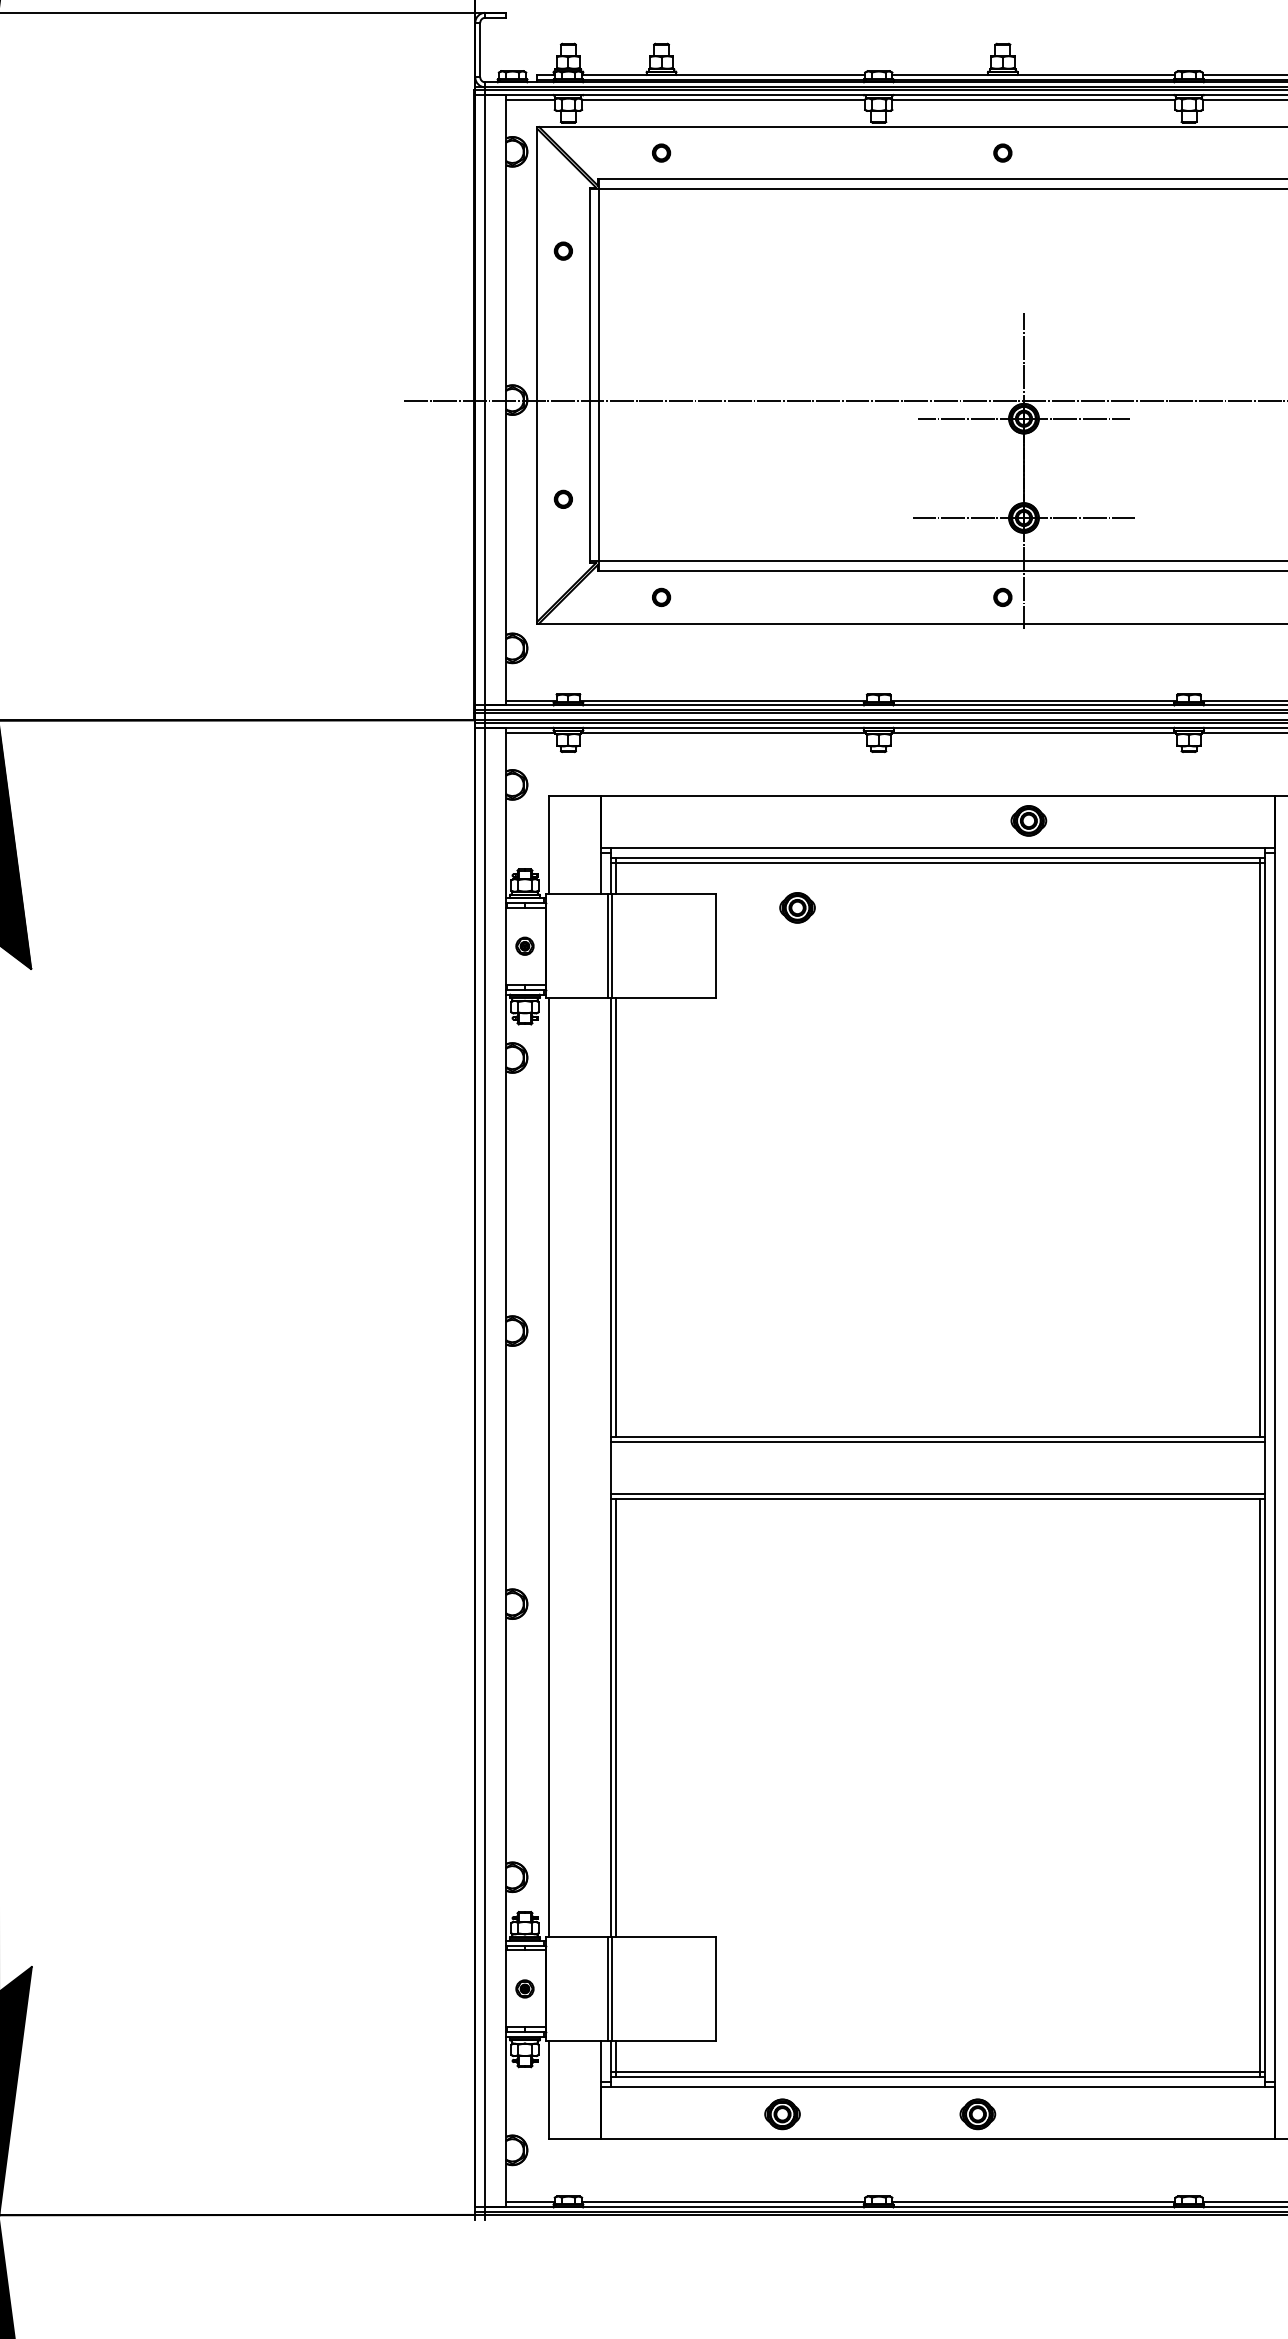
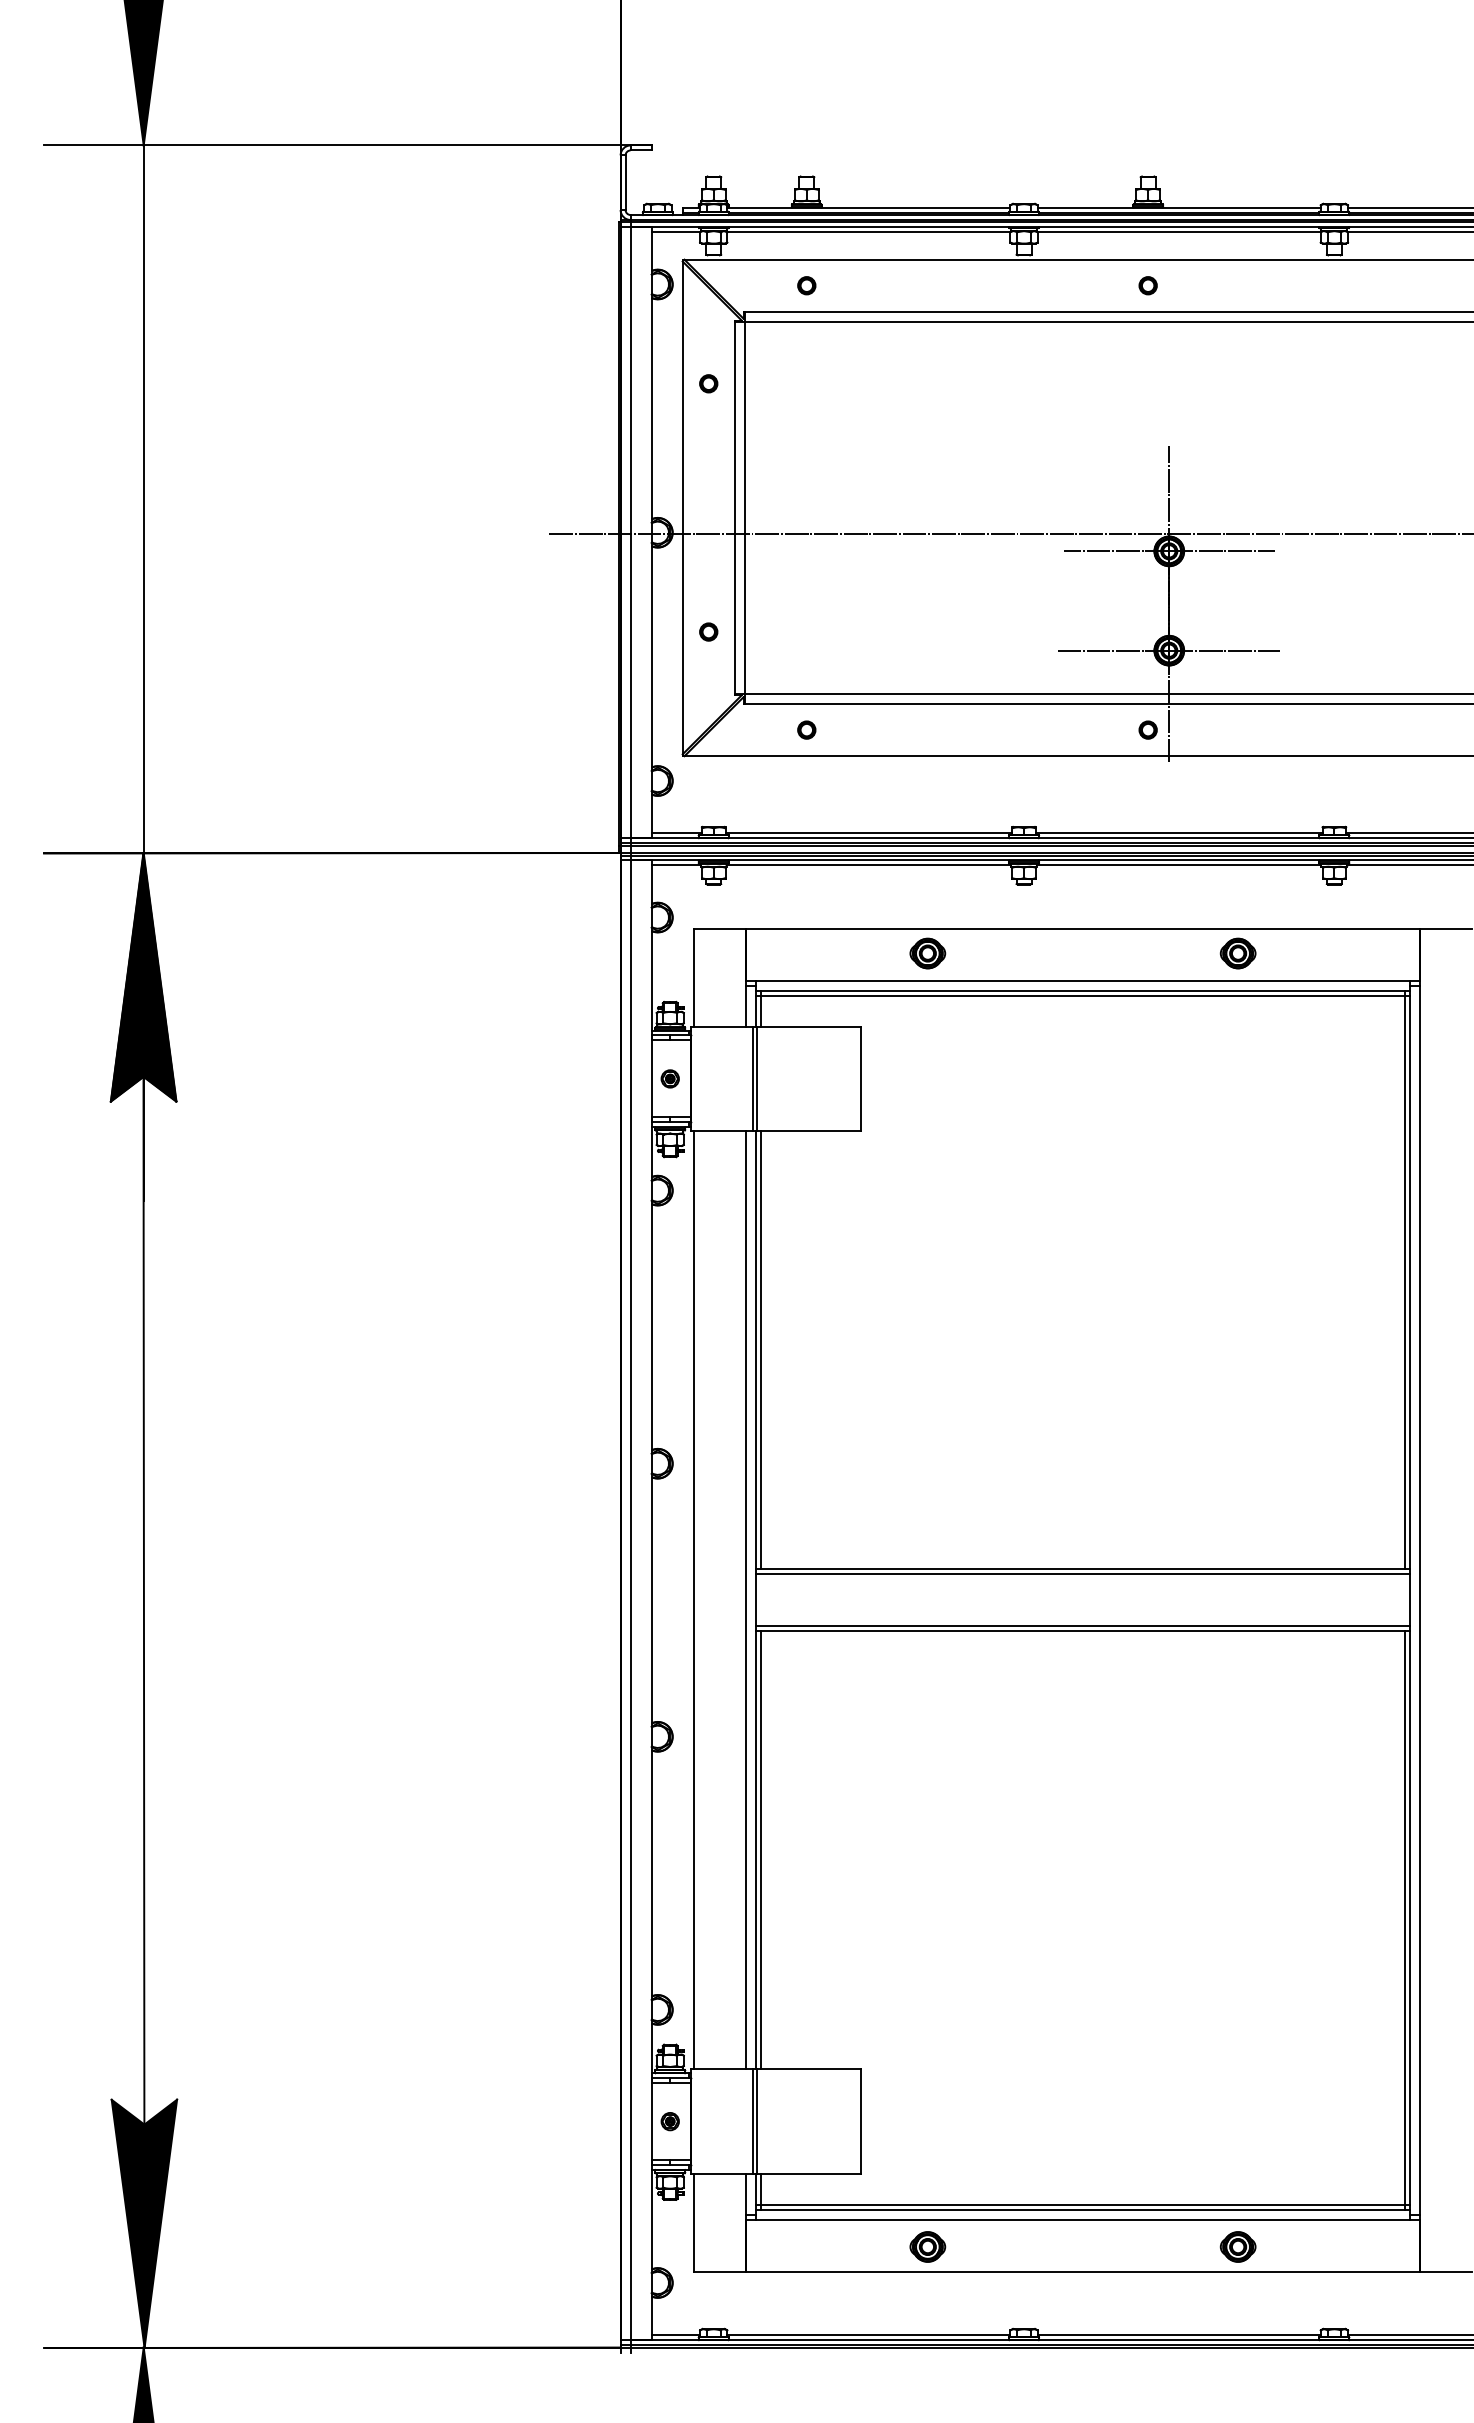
part: (1028, 820) -> (1237, 953), moved
part: (797, 907) -> (927, 953), moved
line: (600, 1467) -> (745, 1600), added
part: (977, 2113) -> (1237, 2246), moved

